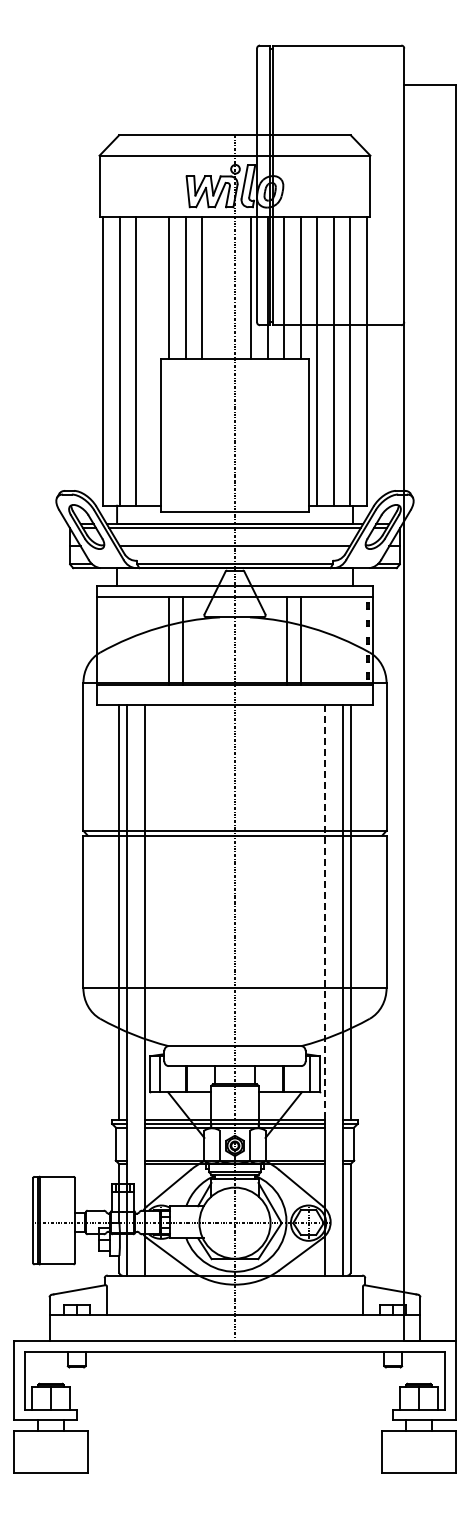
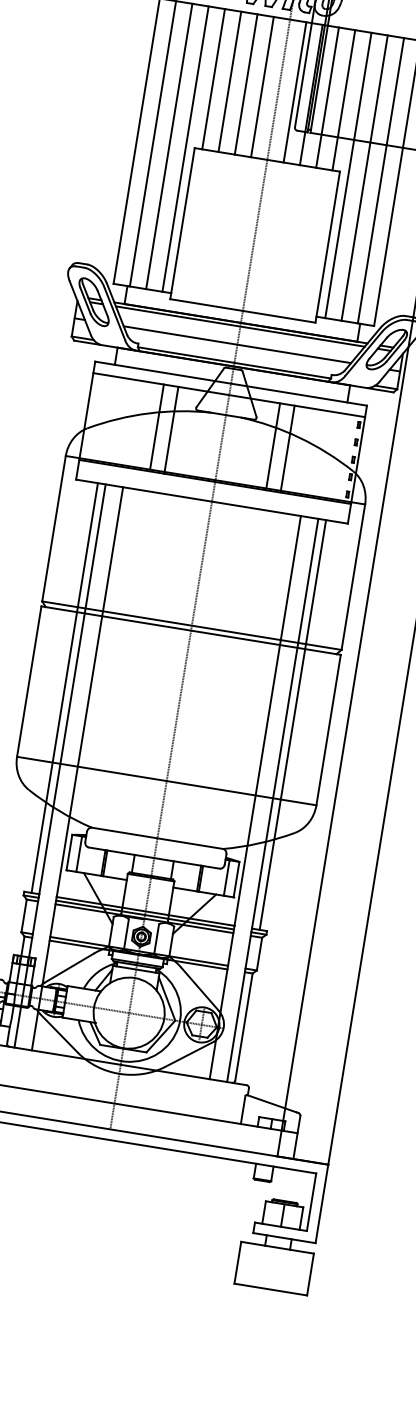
line: (218, 287) -> (262, 86), added
line: (152, 360) -> (185, 148), added
line: (325, 912) -> (268, 720), dashed -> solid

